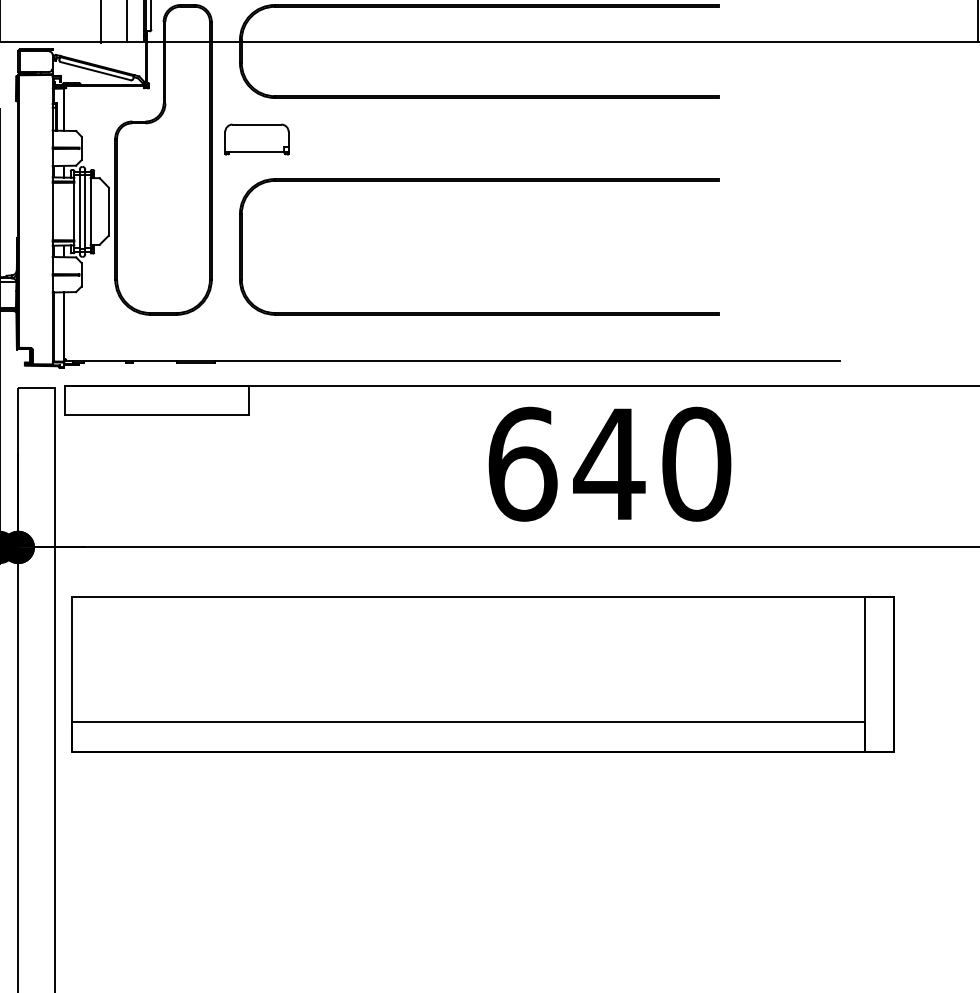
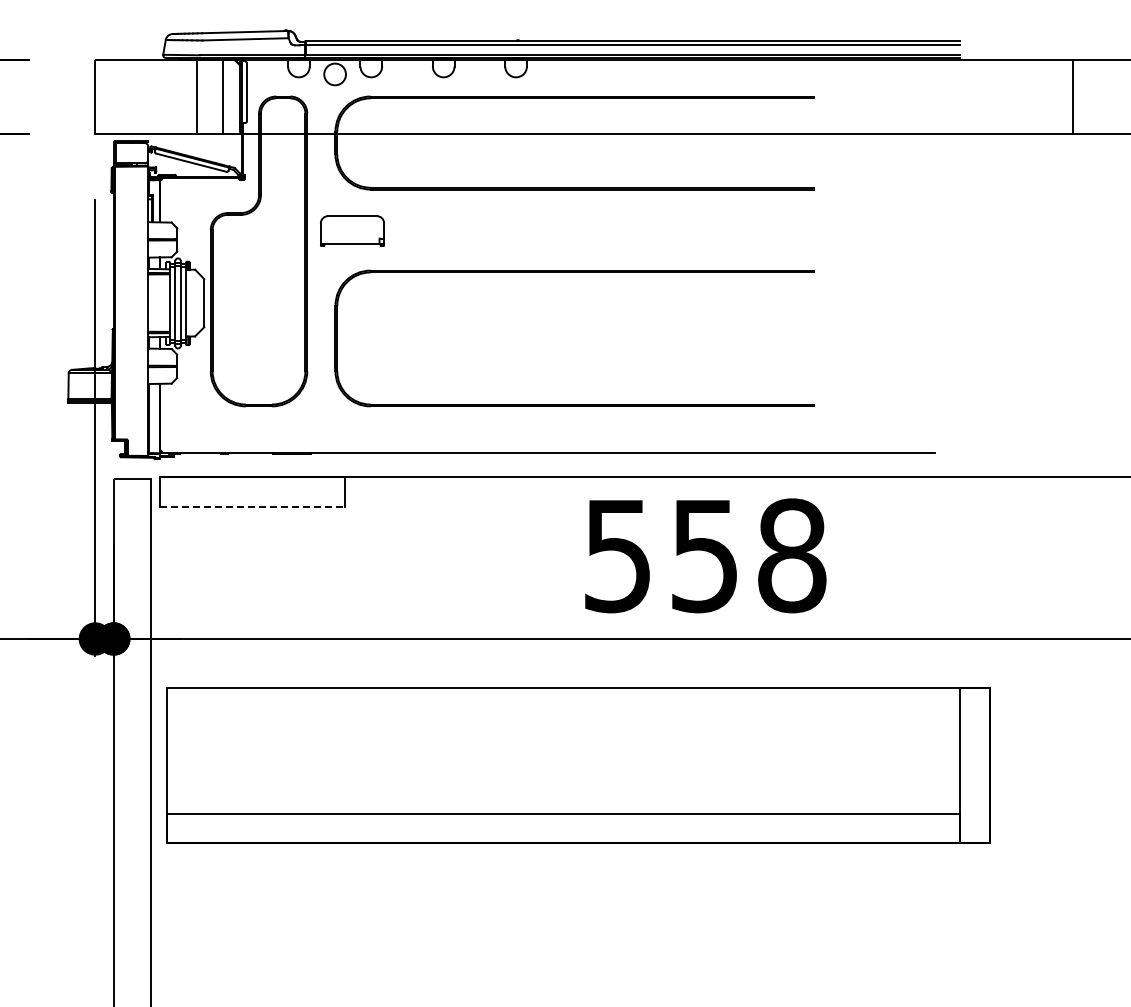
line: (157, 414) -> (252, 506), solid -> dashed
text: (610, 463) -> (705, 555), 640 -> 558

